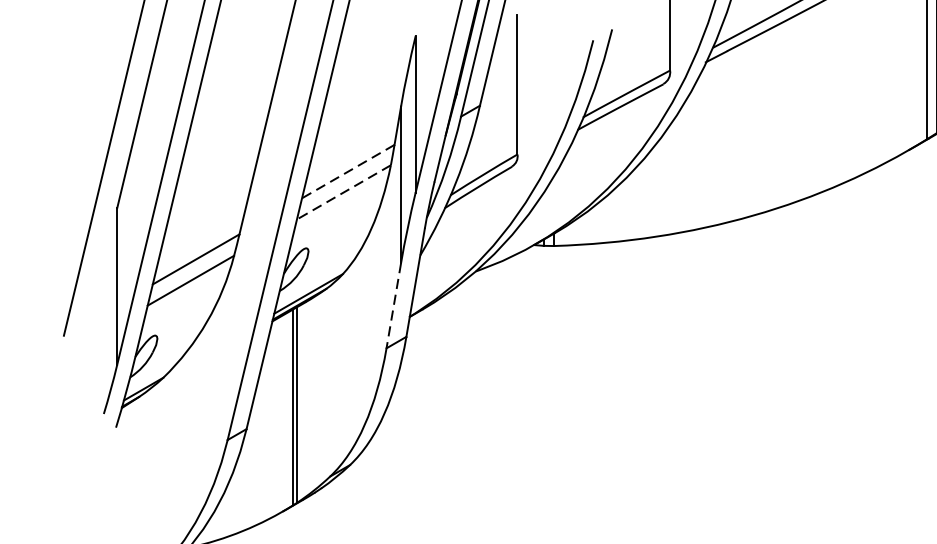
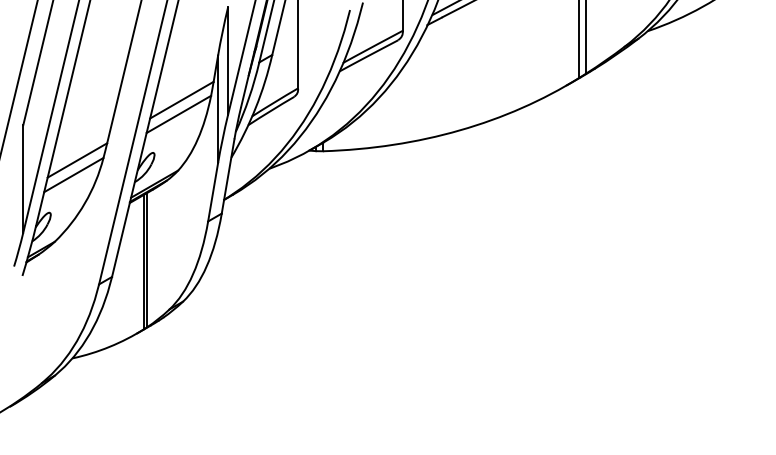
line: (347, 172) -> (181, 100), dashed -> solid
line: (343, 192) -> (178, 114), dashed -> solid
line: (394, 306) -> (213, 192), dashed -> solid

